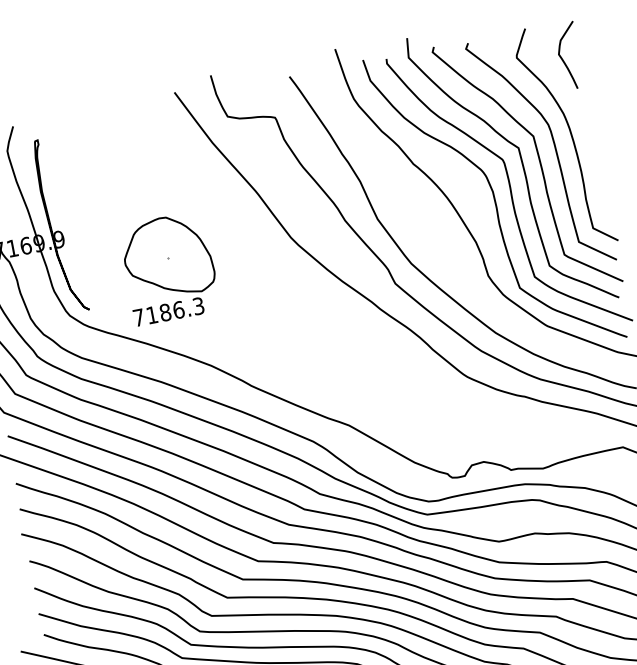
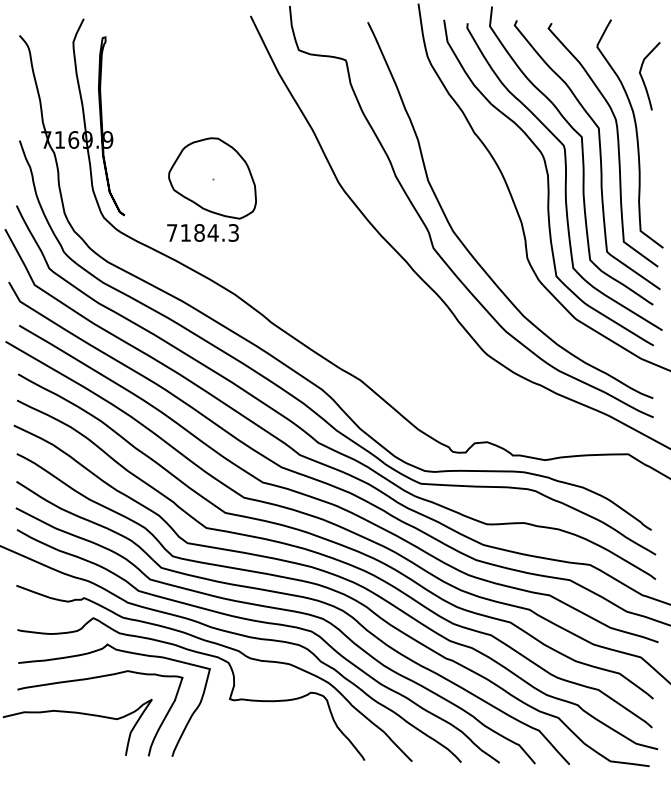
curve: (563, 59) -> (643, 78), moved
text: (177, 309) -> (212, 232), 7186.3 -> 7184.3

